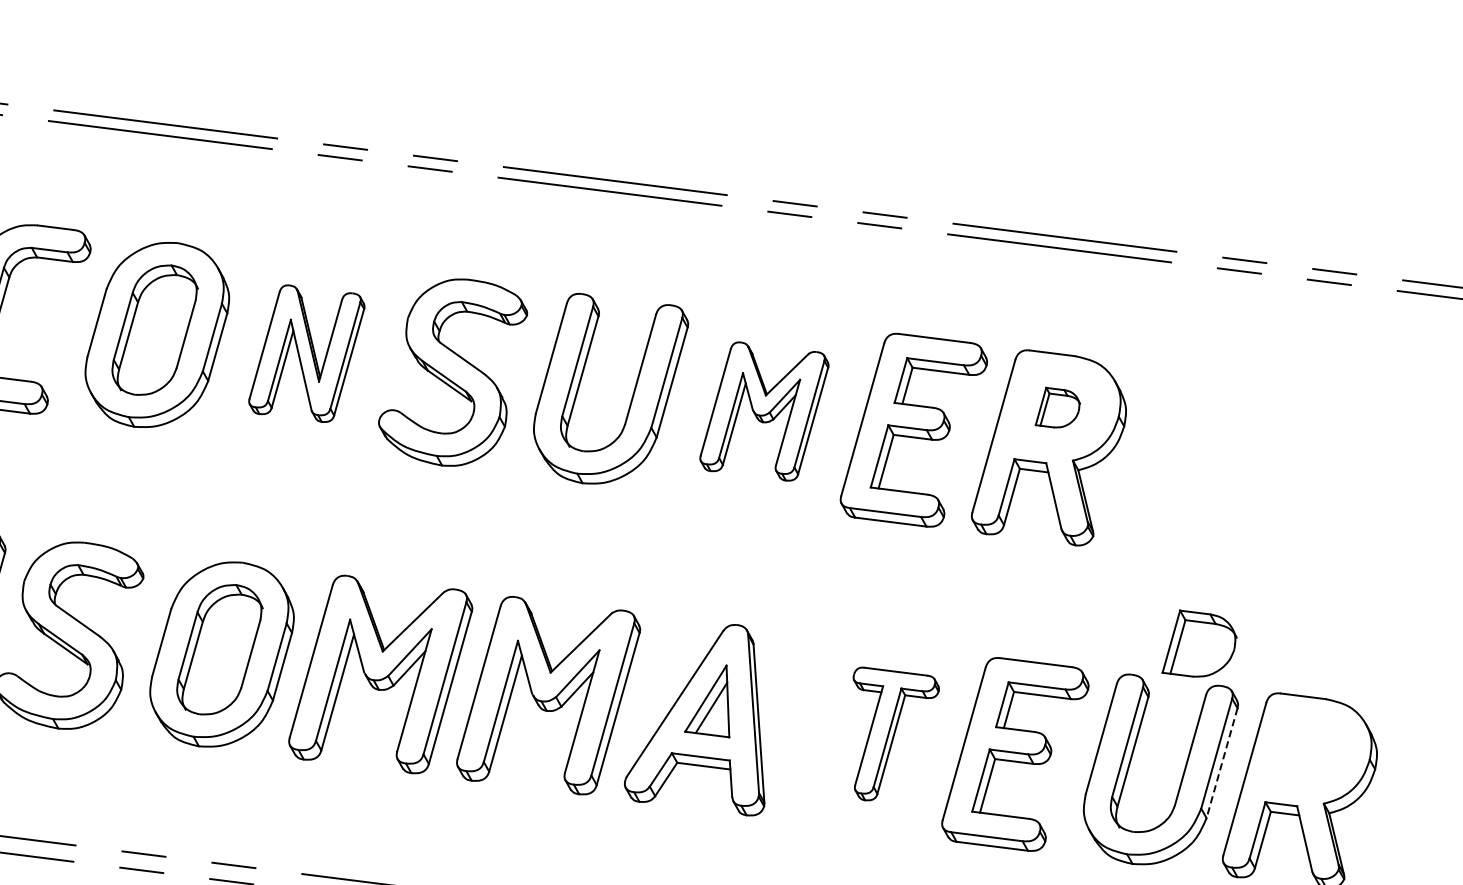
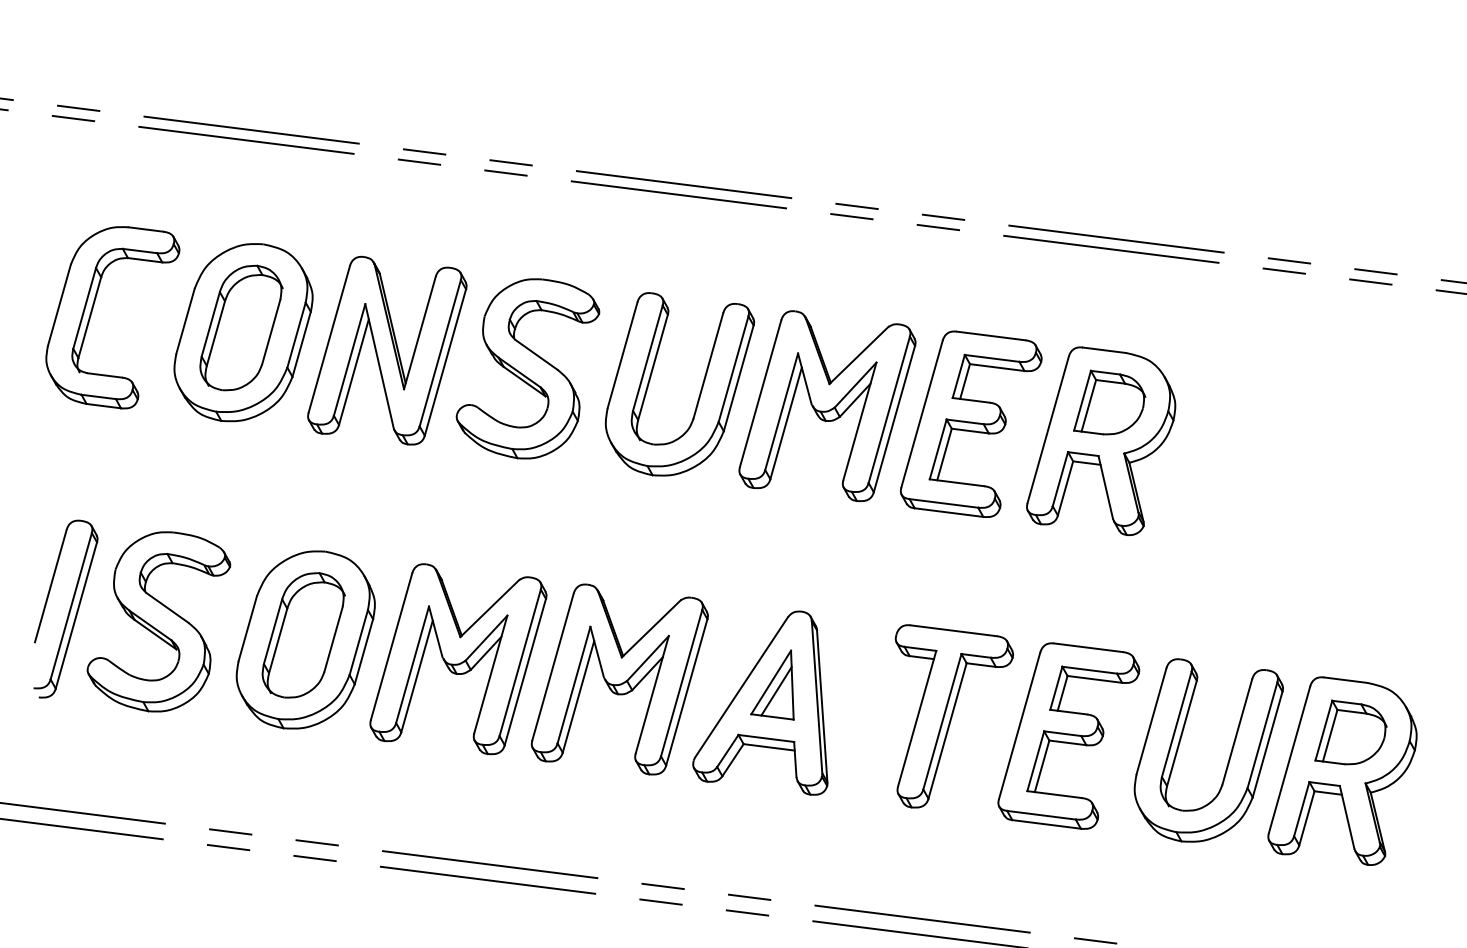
part: (306, 353) -> (387, 350), size x1.43
part: (1057, 407) -> (1109, 402), size x1.67
part: (764, 411) -> (827, 406), size x1.43
part: (1199, 643) -> (1350, 732), moved
part: (895, 734) -> (953, 716), size x1.43
line: (1221, 763) -> (1267, 744), dashed -> solid

